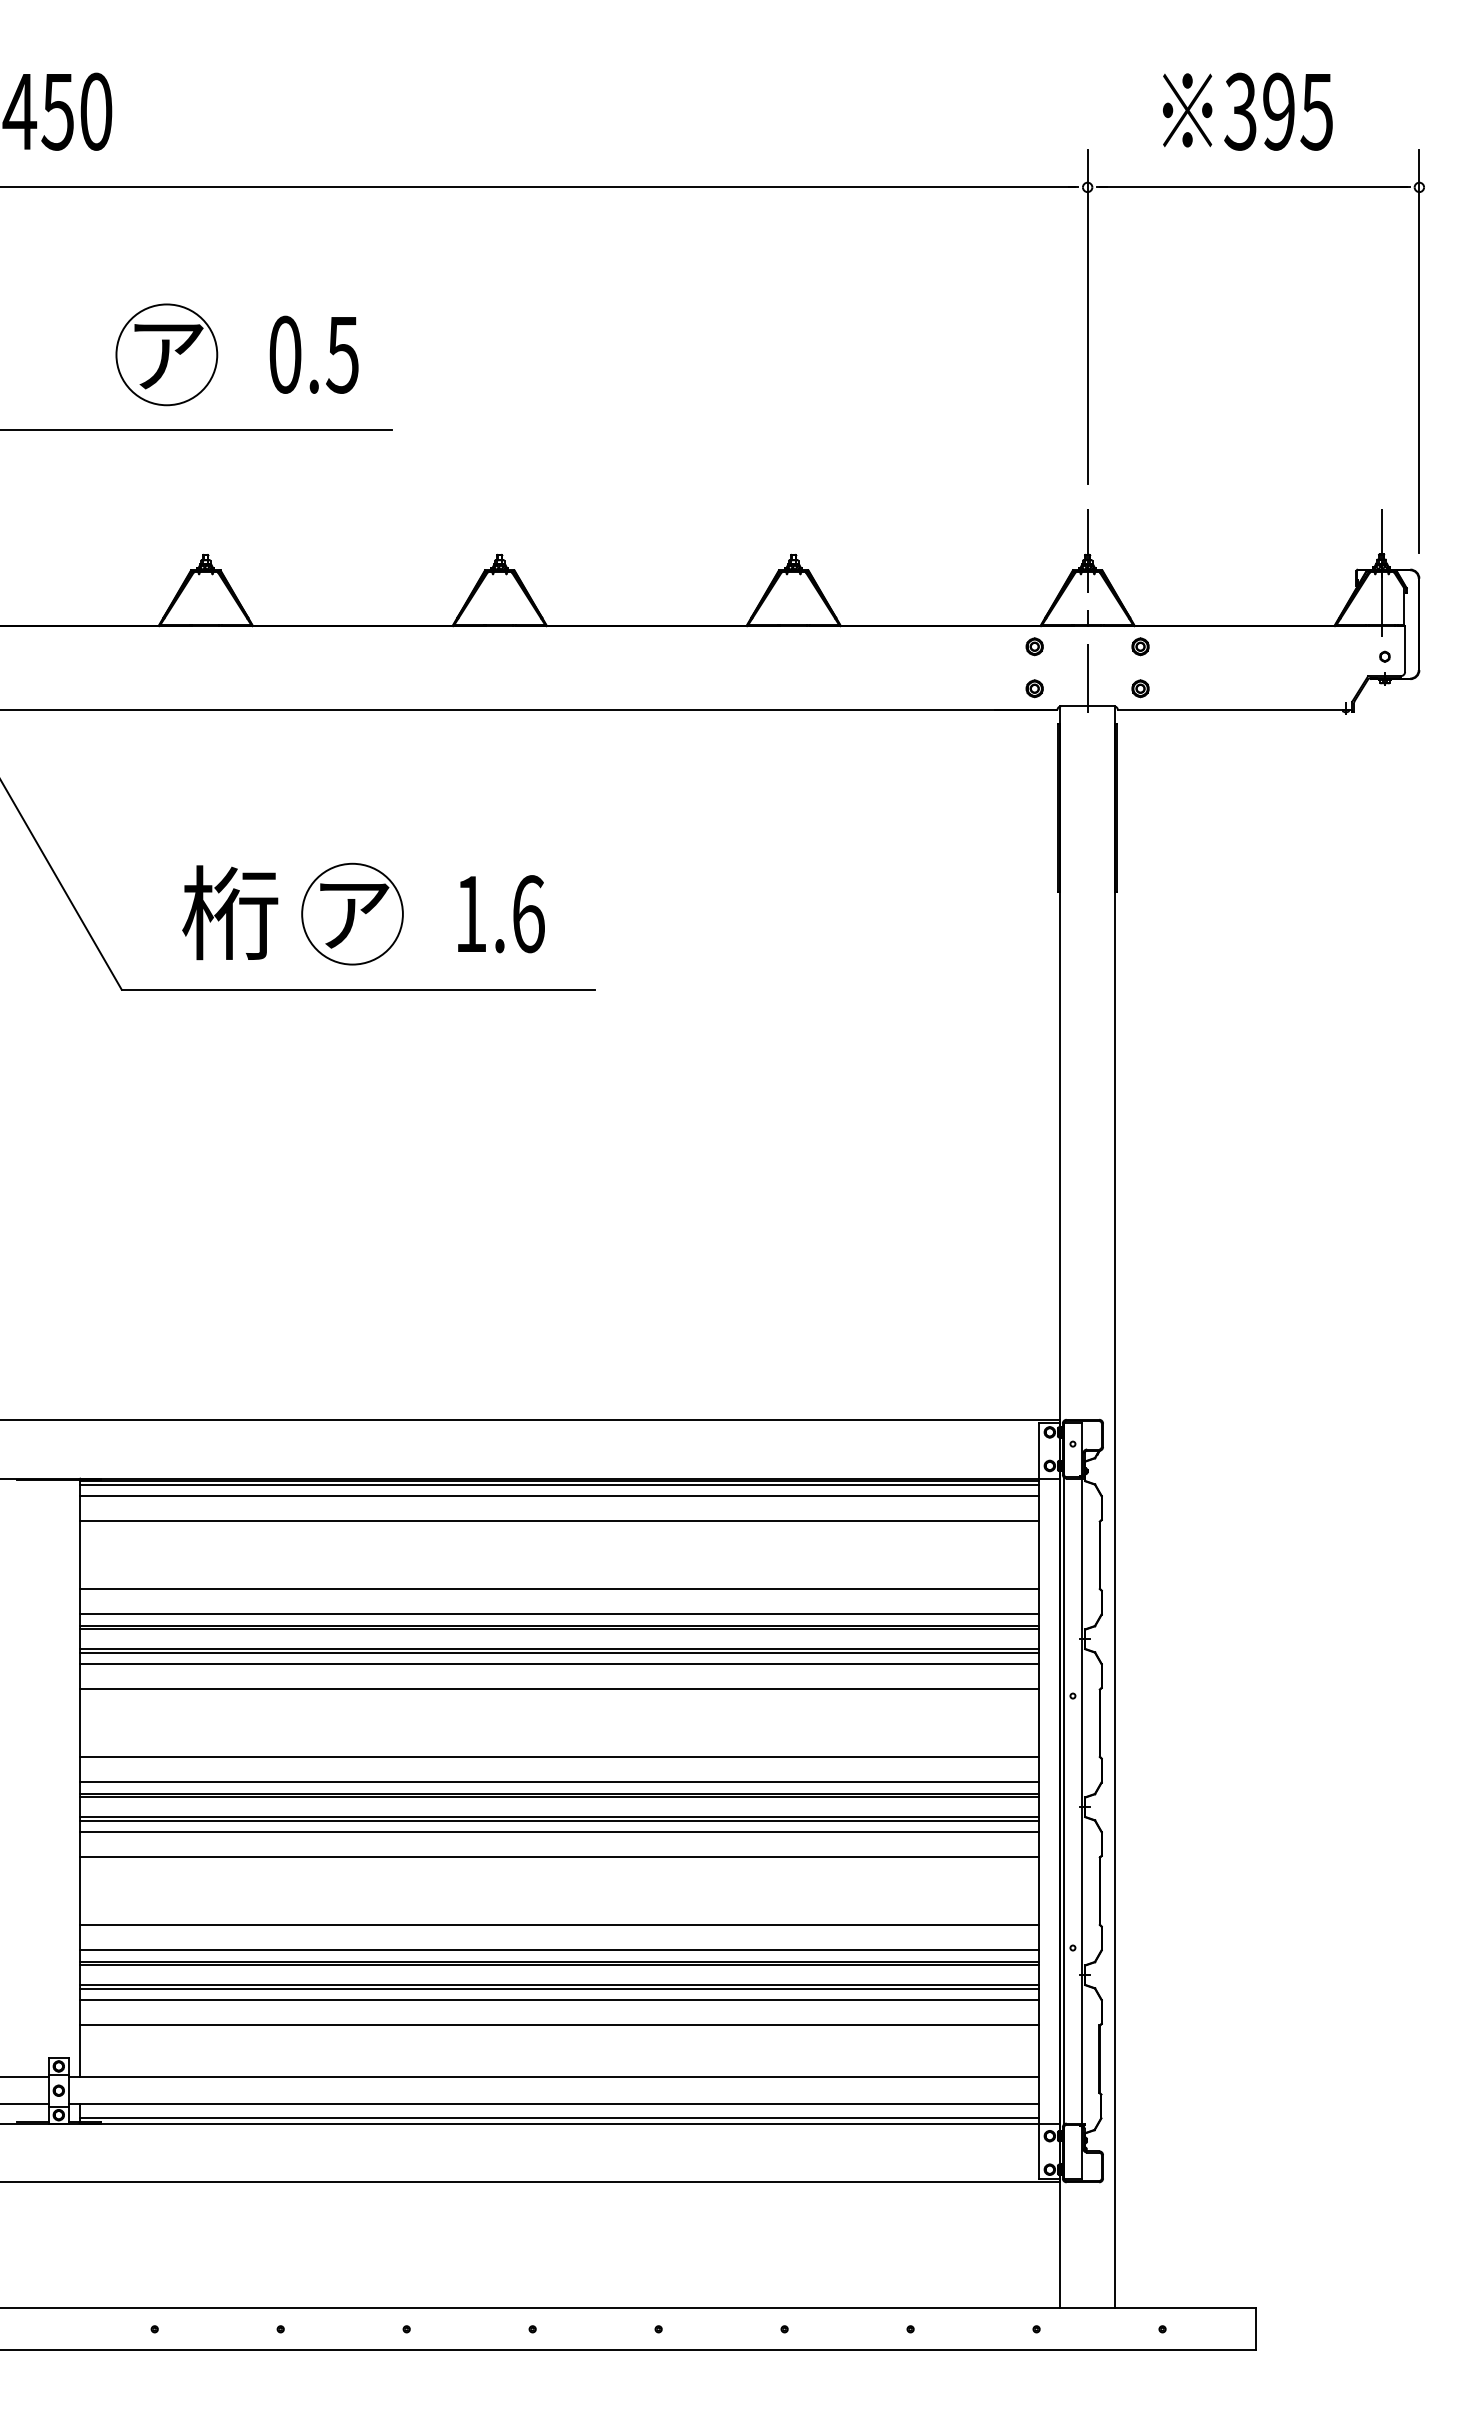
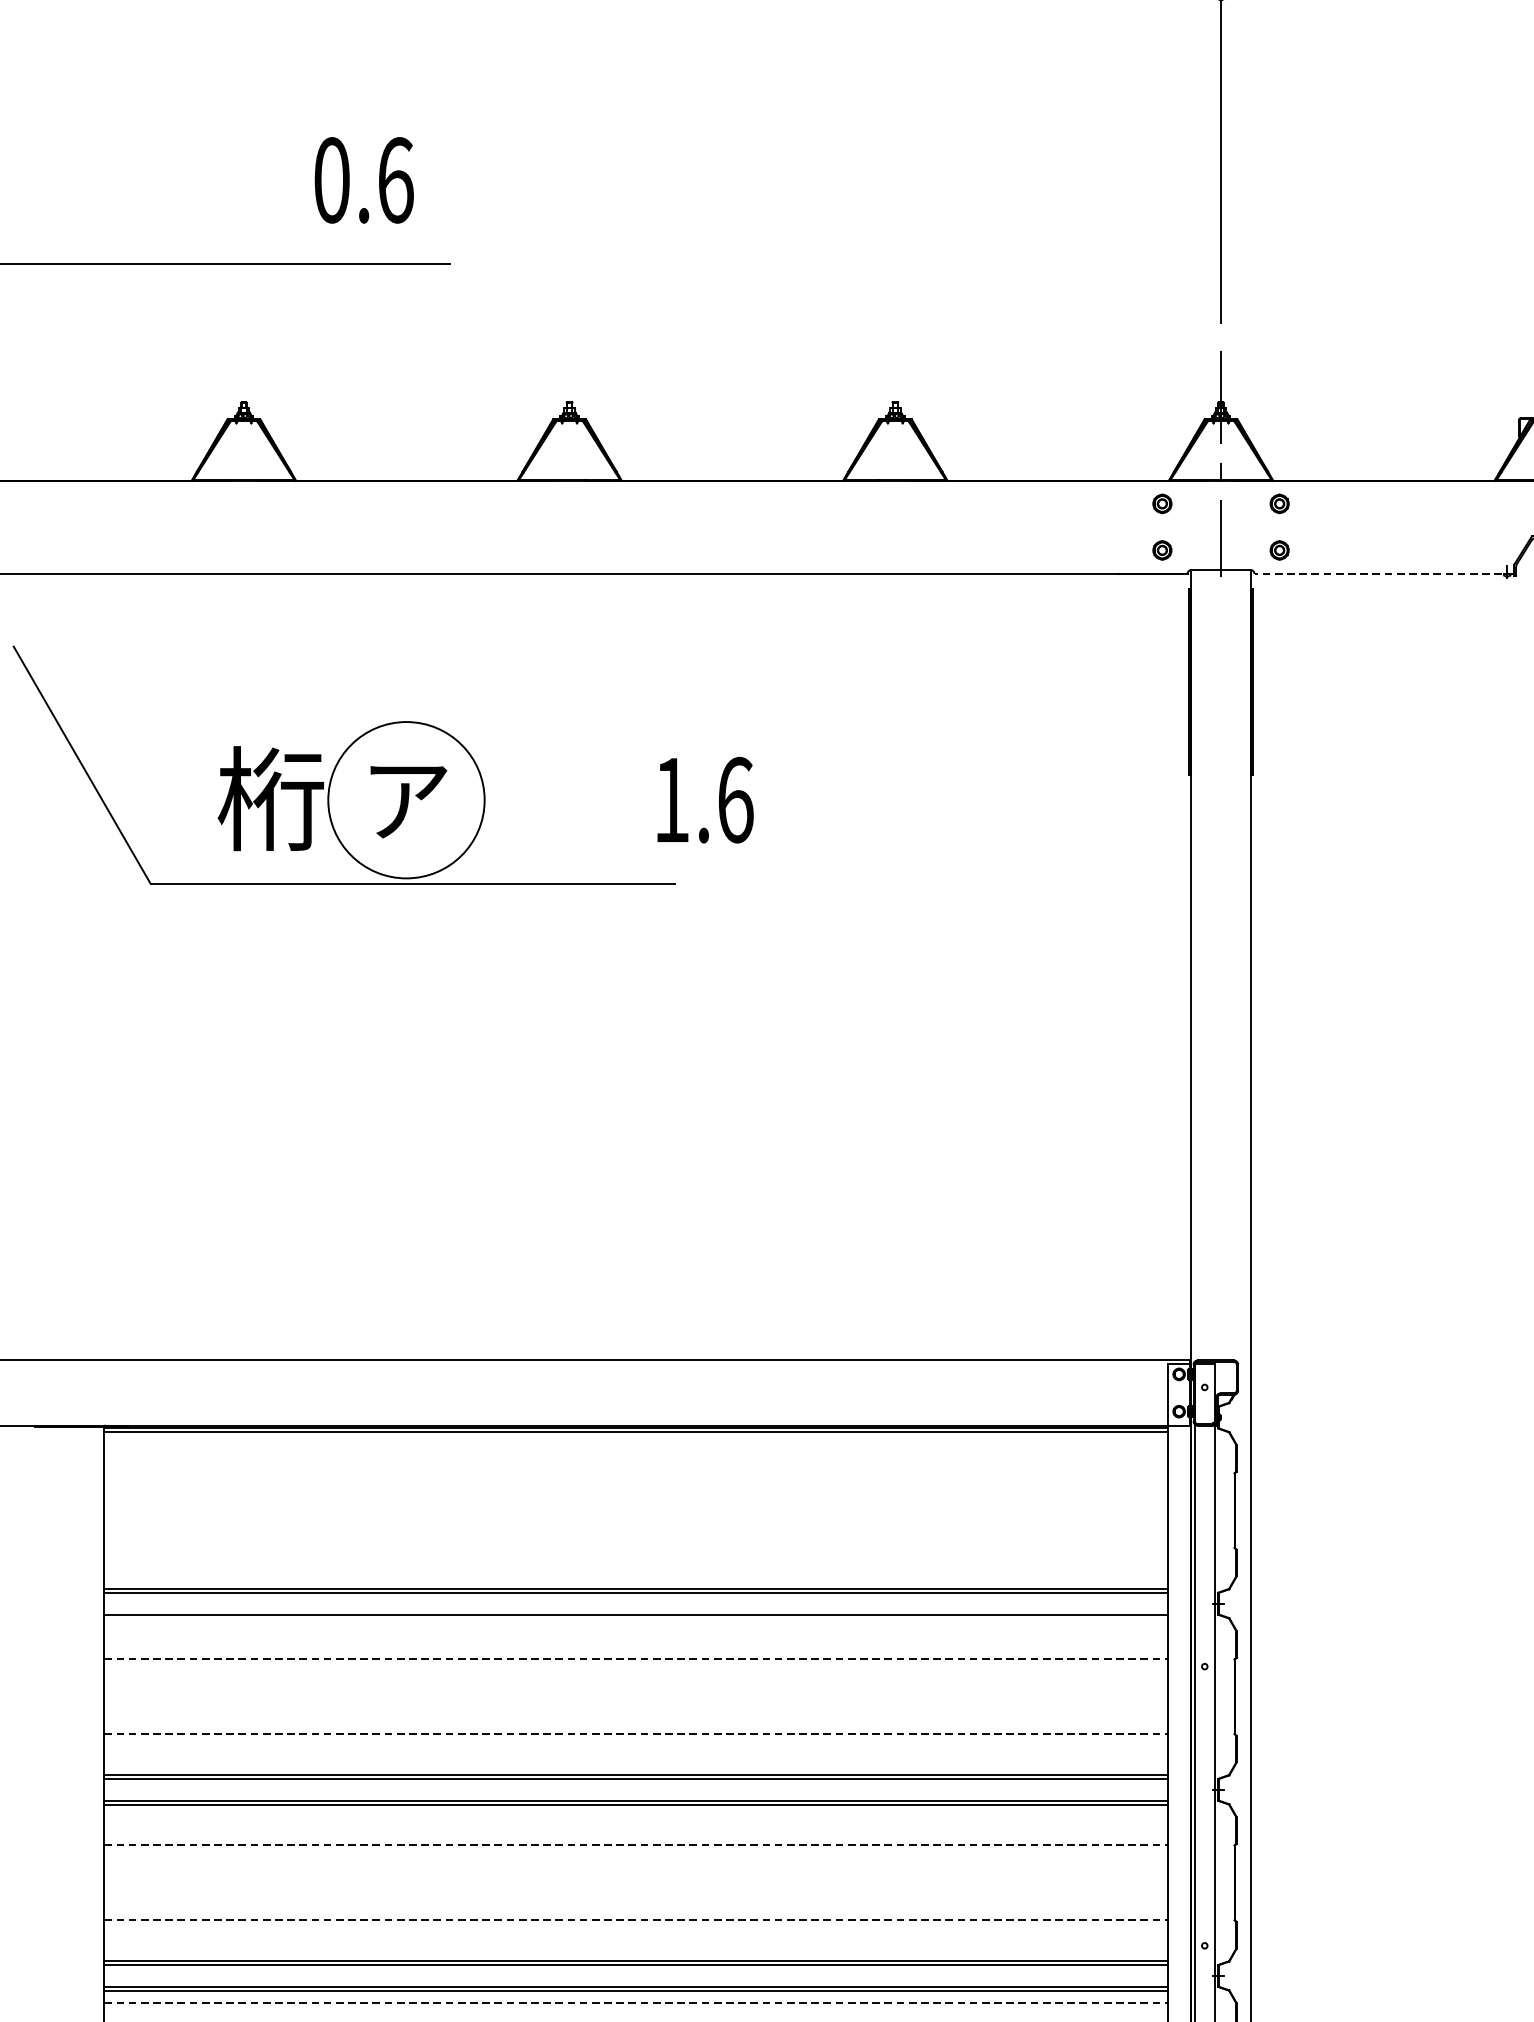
part: (166, 354) -> (200, 180), removed
text: (342, 354) -> (395, 180), 0.5 -> 0.6
line: (1234, 710) -> (1383, 574), solid -> dashed
circle: (352, 913) -> (406, 799), size x1.4
text: (501, 914) -> (705, 800), moved
line: (559, 1496) -> (635, 1445), removed
line: (559, 1521) -> (635, 1473), removed
line: (559, 1589) -> (635, 1548), removed
line: (559, 1614) -> (635, 1576), removed
line: (559, 1652) -> (635, 1618), removed
line: (559, 1664) -> (635, 1631), removed
line: (559, 1689) -> (635, 1659), solid -> dashed
line: (559, 1757) -> (635, 1734), solid -> dashed
line: (559, 1782) -> (635, 1762), removed
line: (559, 1832) -> (635, 1817), removed
line: (559, 1857) -> (635, 1845), solid -> dashed
line: (559, 1925) -> (635, 1920), solid -> dashed
line: (559, 1950) -> (635, 1948), removed
line: (559, 2000) -> (635, 2003), solid -> dashed

